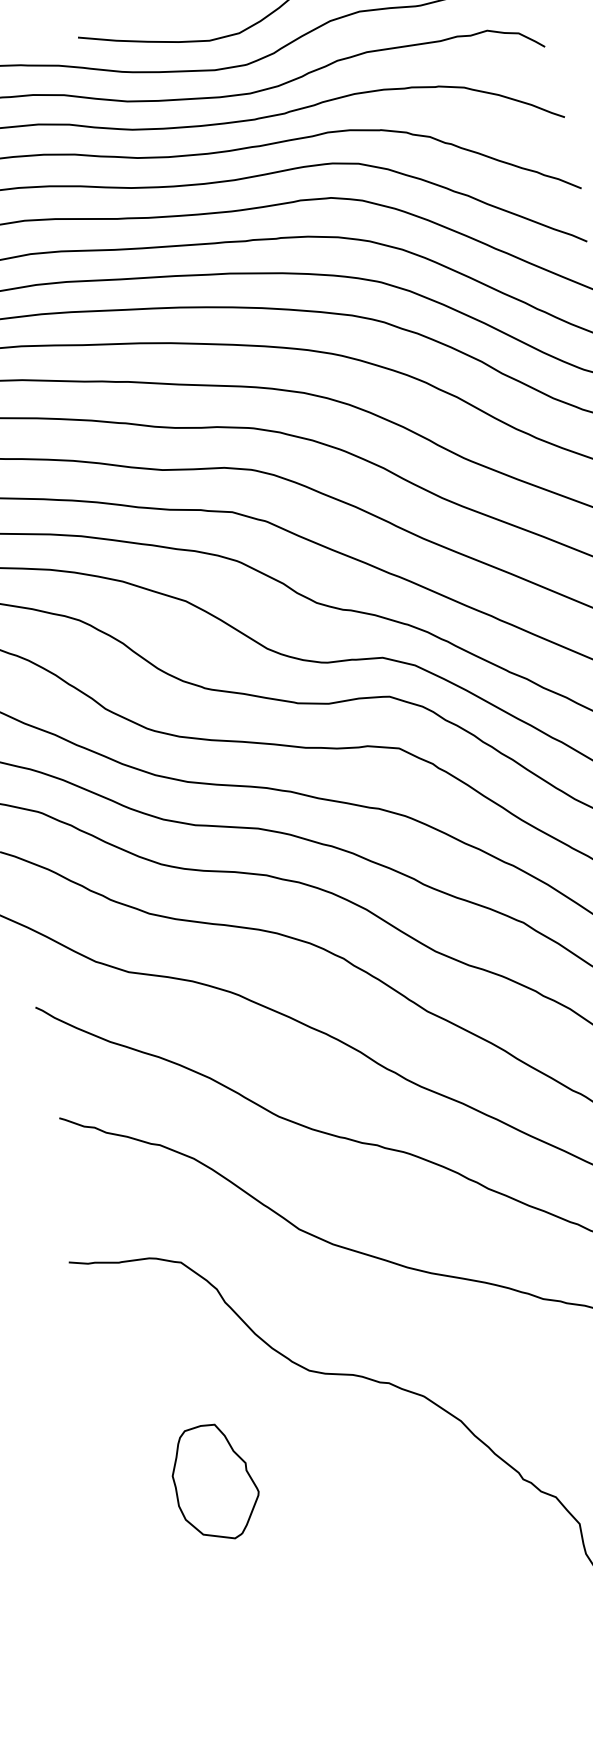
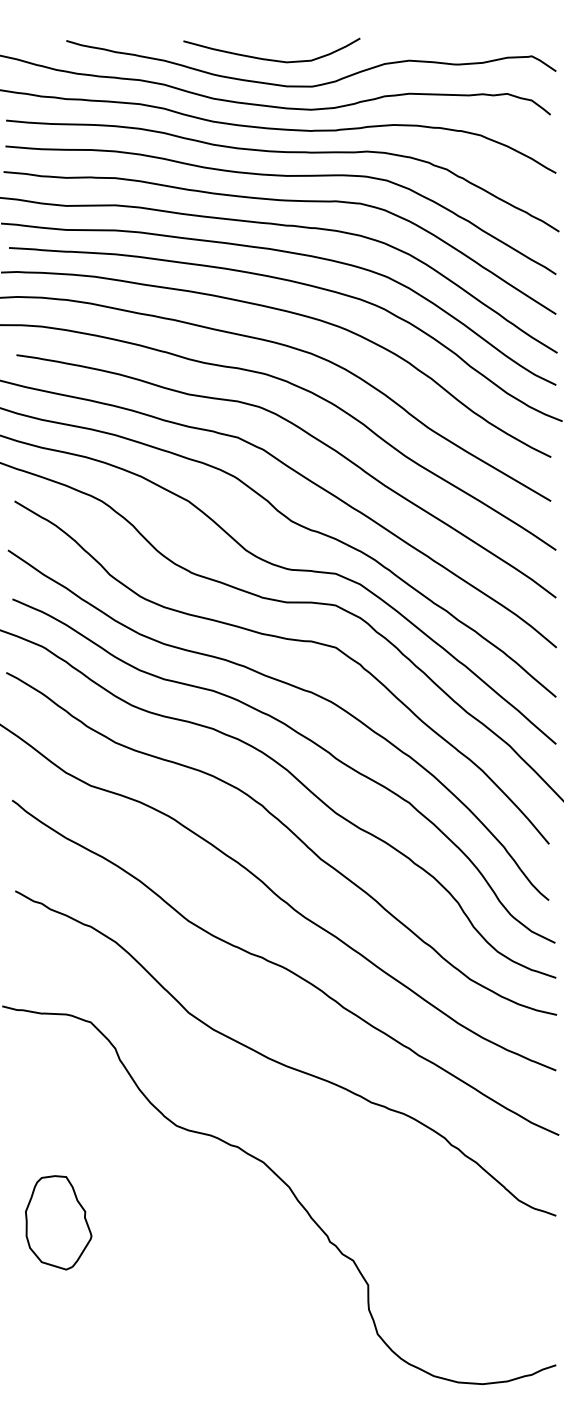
part: (215, 1482) -> (58, 1222), moved

